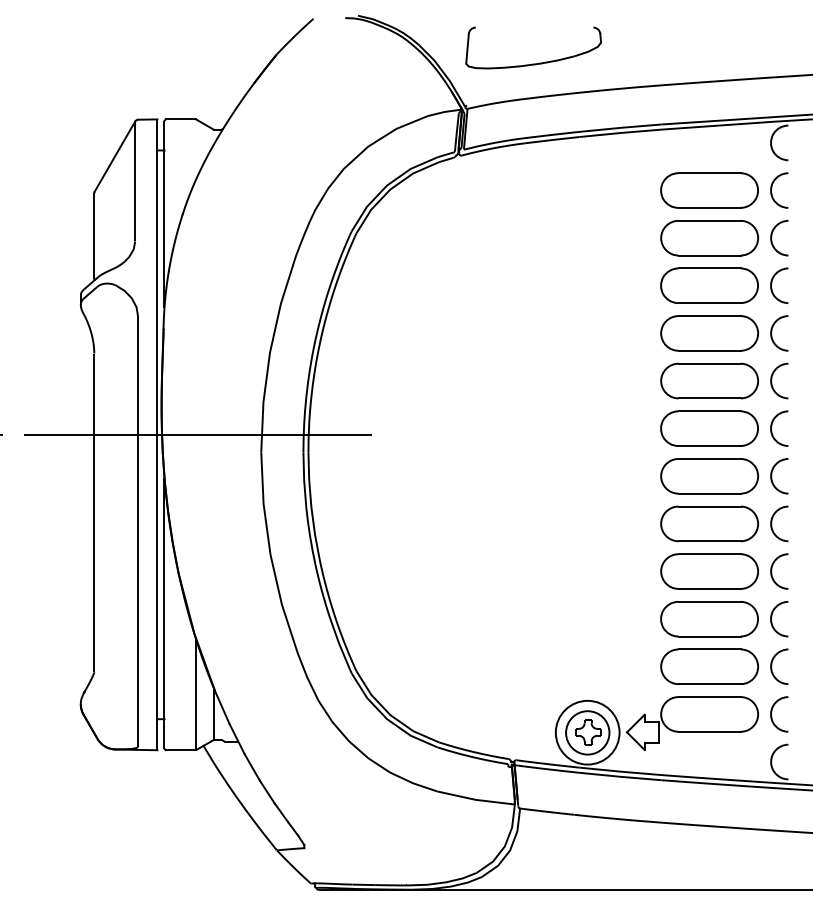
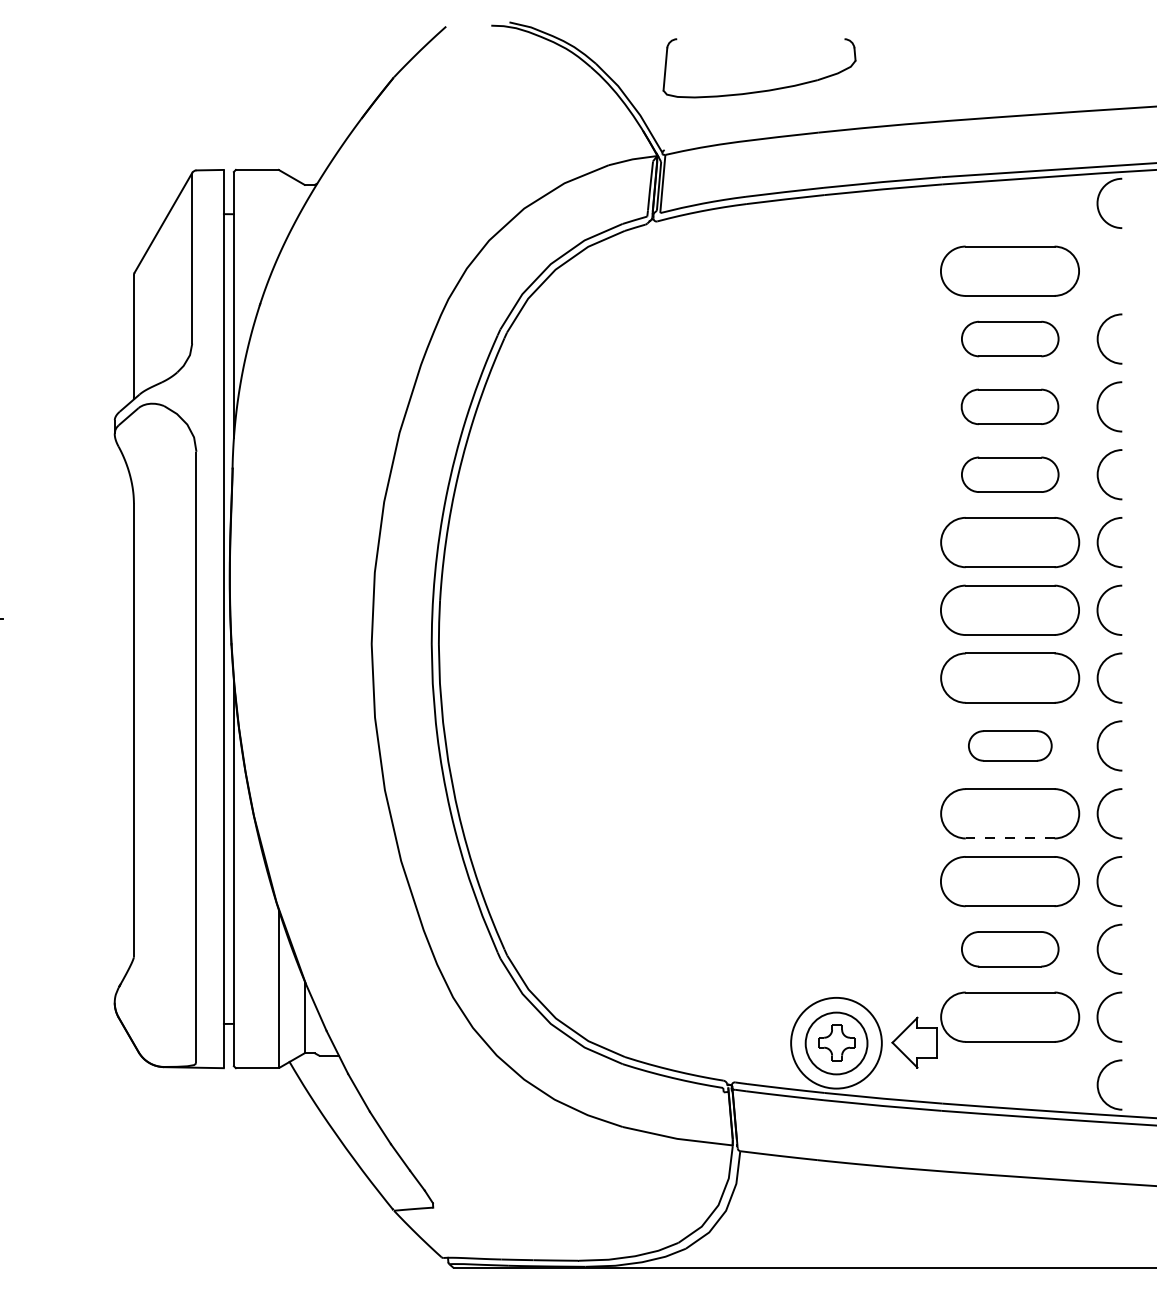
arc: (771, 190) -> (1098, 270), removed
part: (709, 237) -> (1010, 338), size x0.7
part: (709, 285) -> (1009, 406), size x0.7
part: (709, 333) -> (1010, 474), size x0.7
line: (197, 435) -> (281, 619), removed
part: (709, 523) -> (1010, 745), size x0.6
line: (709, 588) -> (1009, 838), solid -> dashed
part: (709, 666) -> (1010, 948), size x0.7

